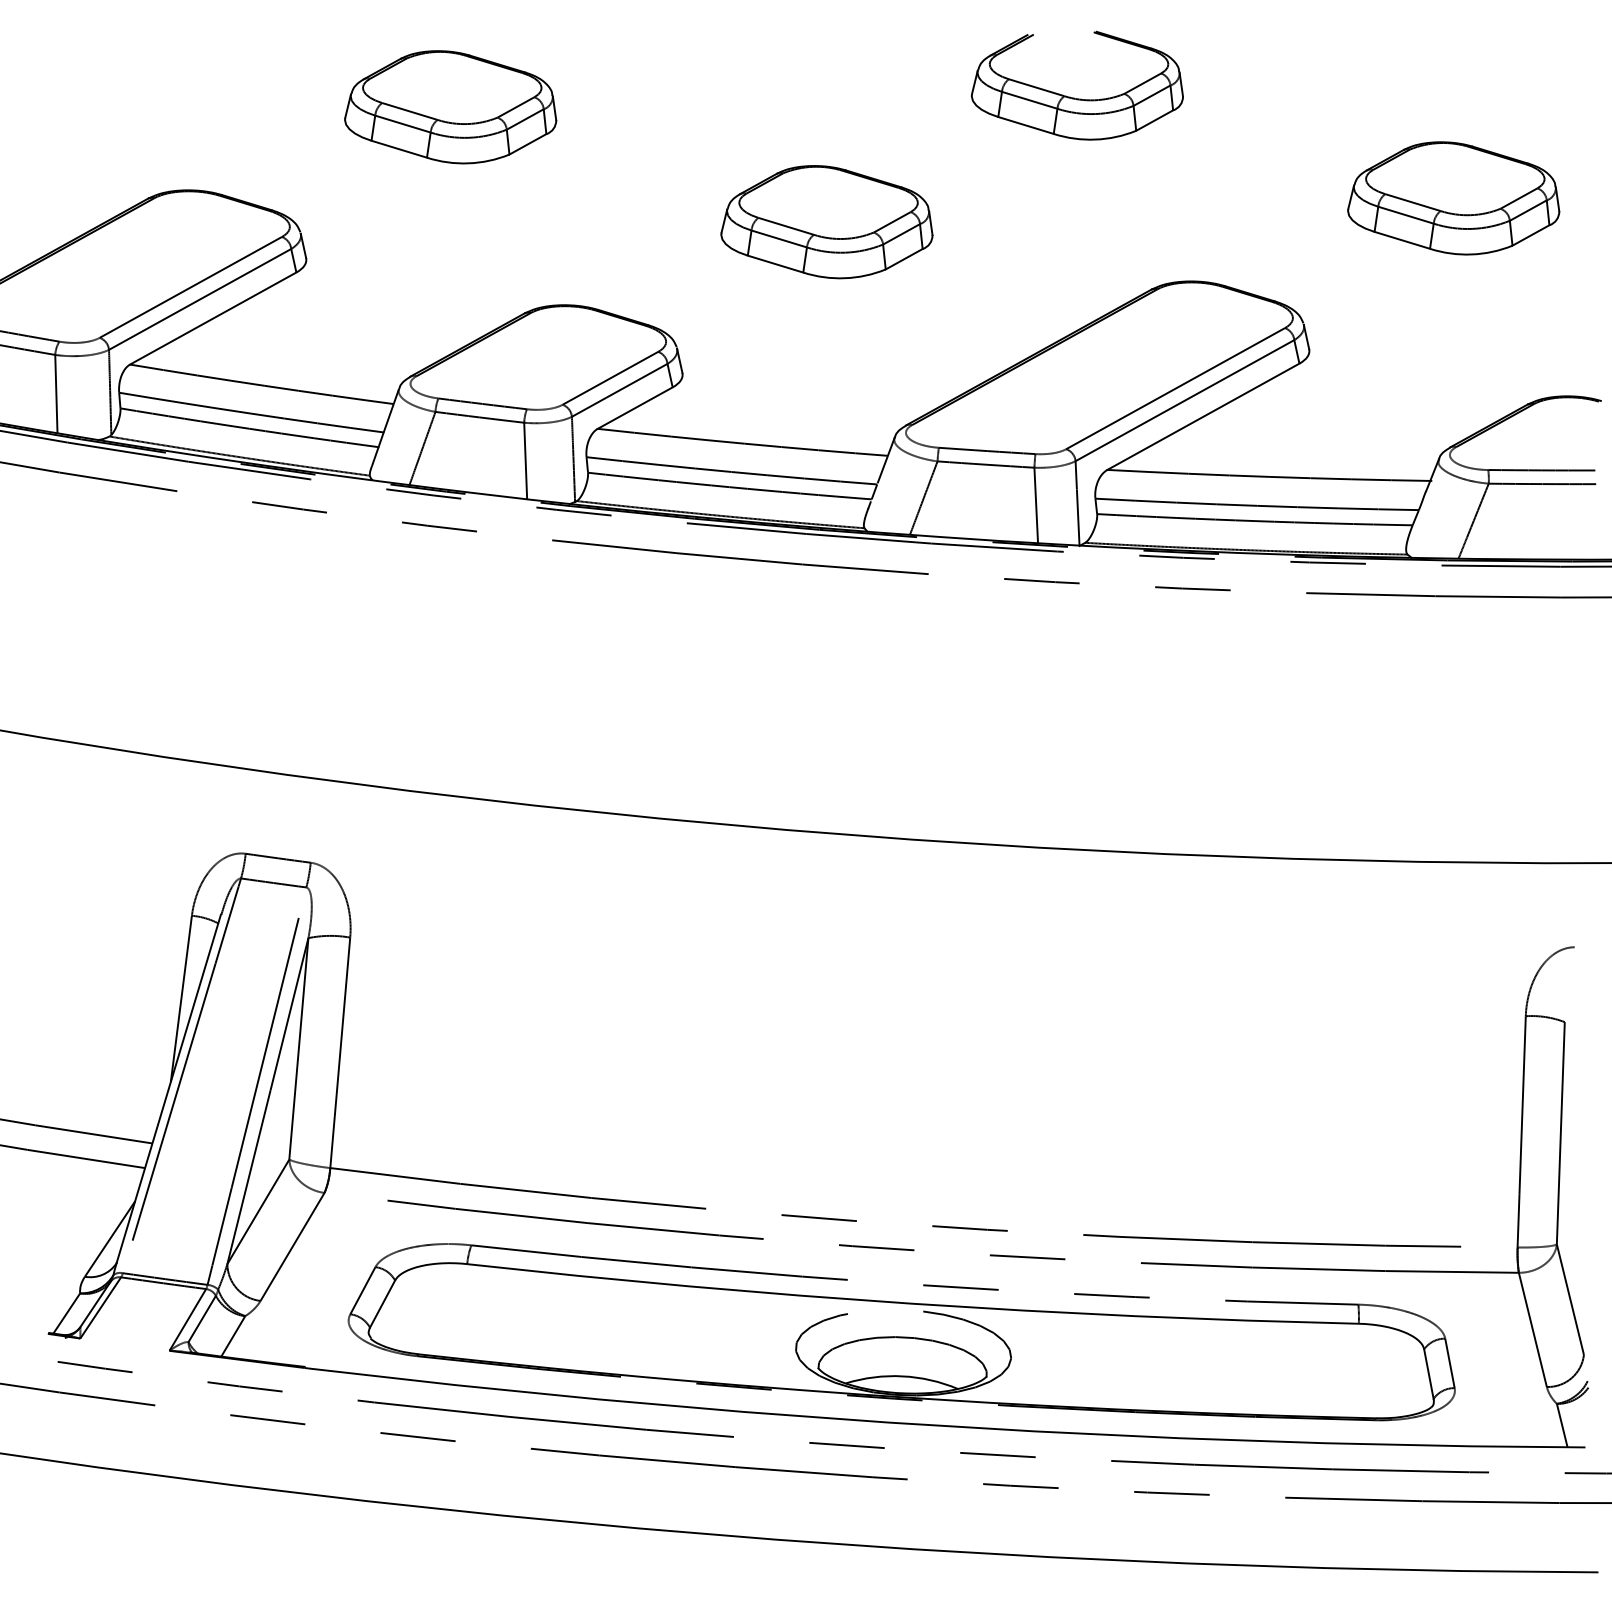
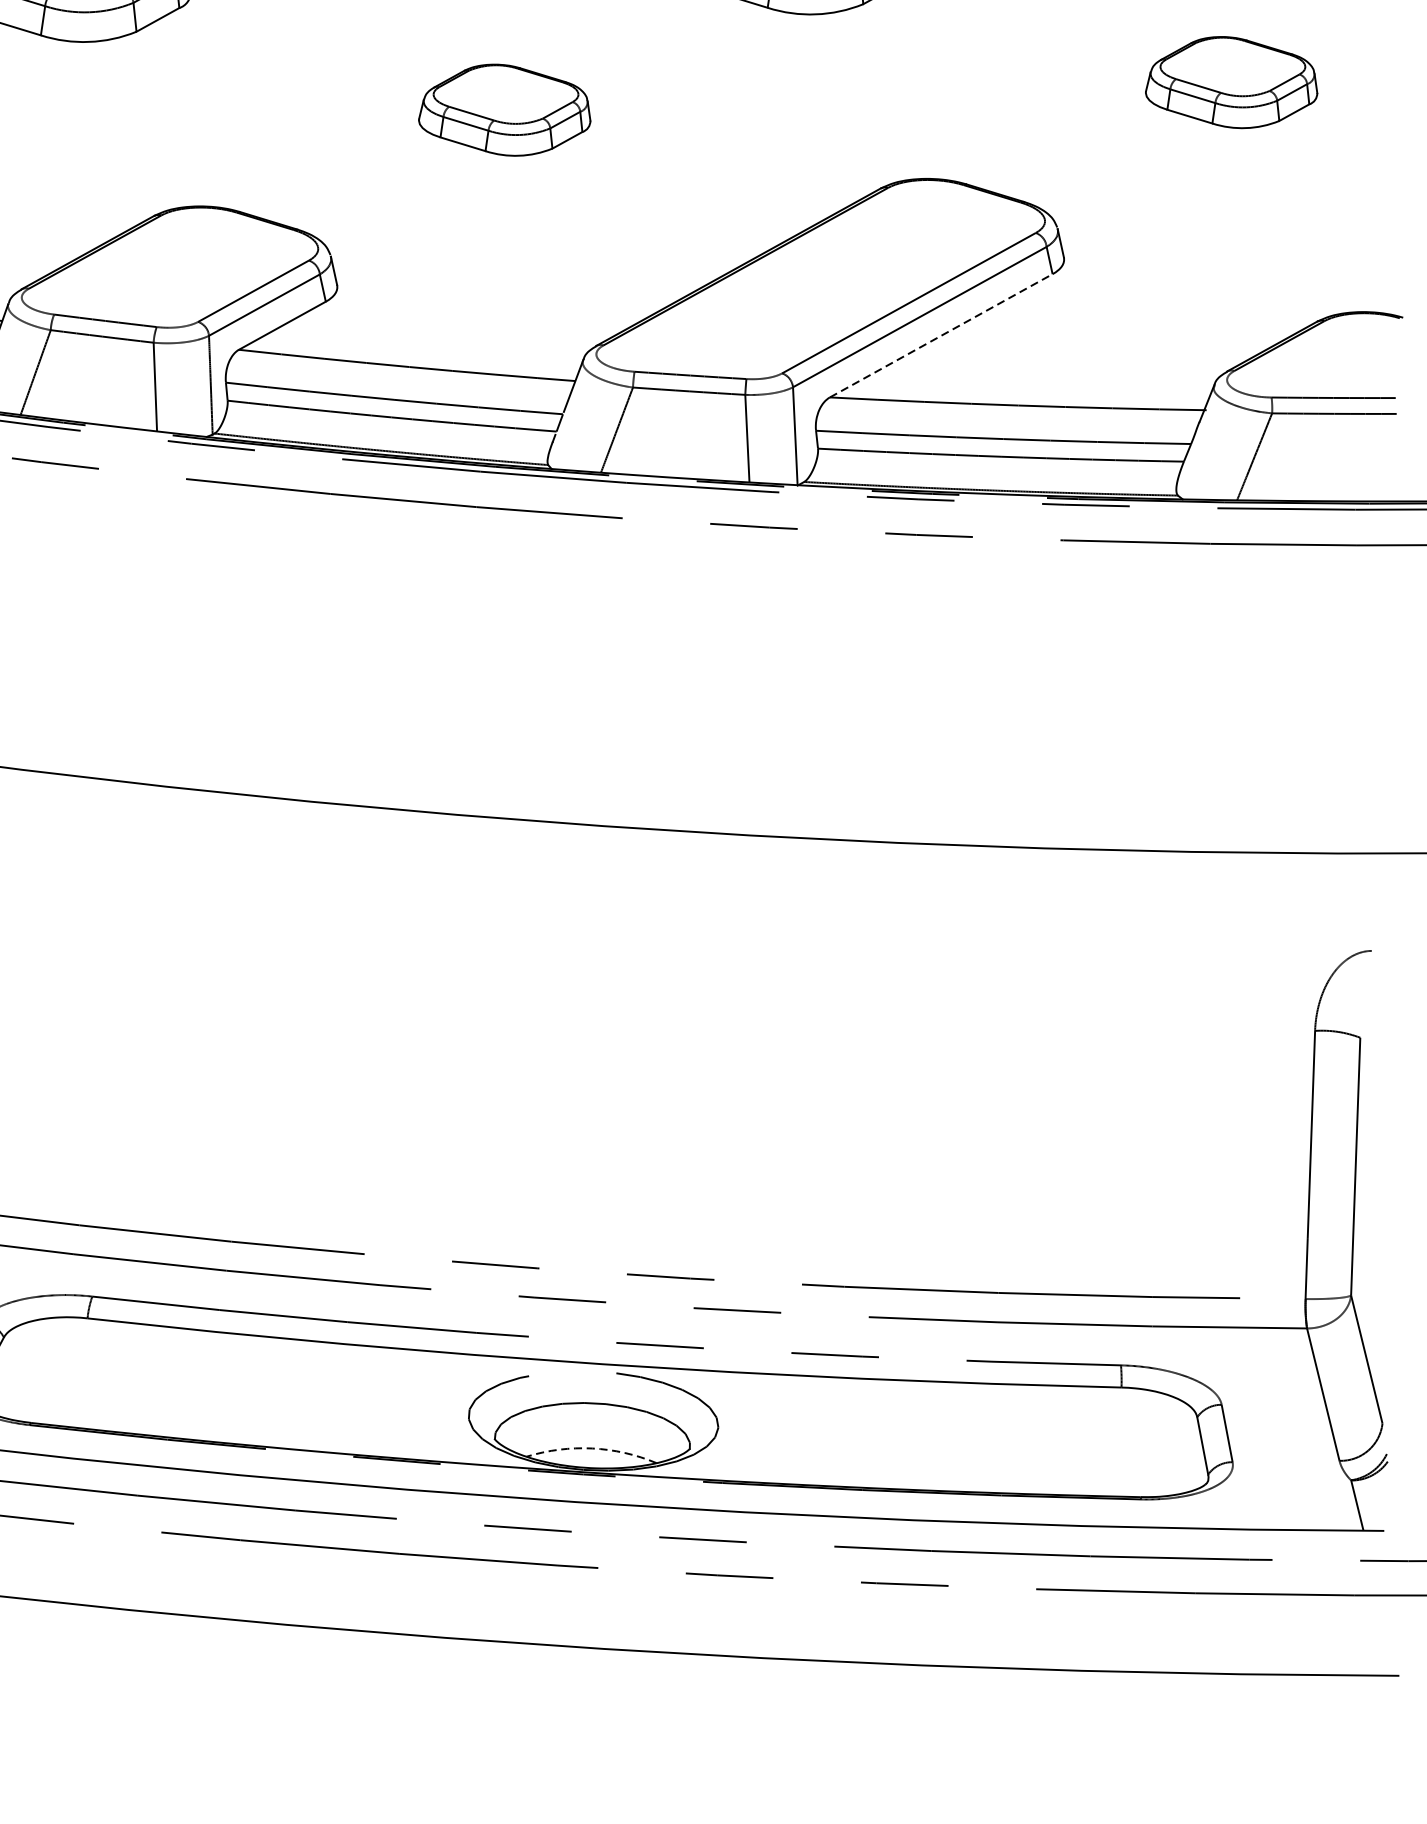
part: (1453, 198) -> (1231, 82), size x0.7
part: (826, 222) -> (504, 110), size x0.7
line: (1203, 416) -> (941, 335), solid -> dashed
arc: (902, 1376) -> (592, 1448), solid -> dashed

